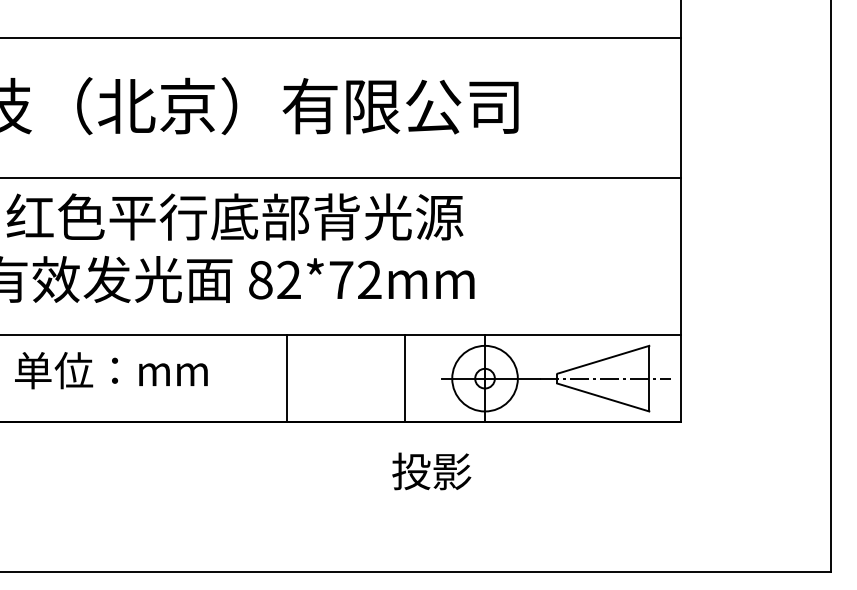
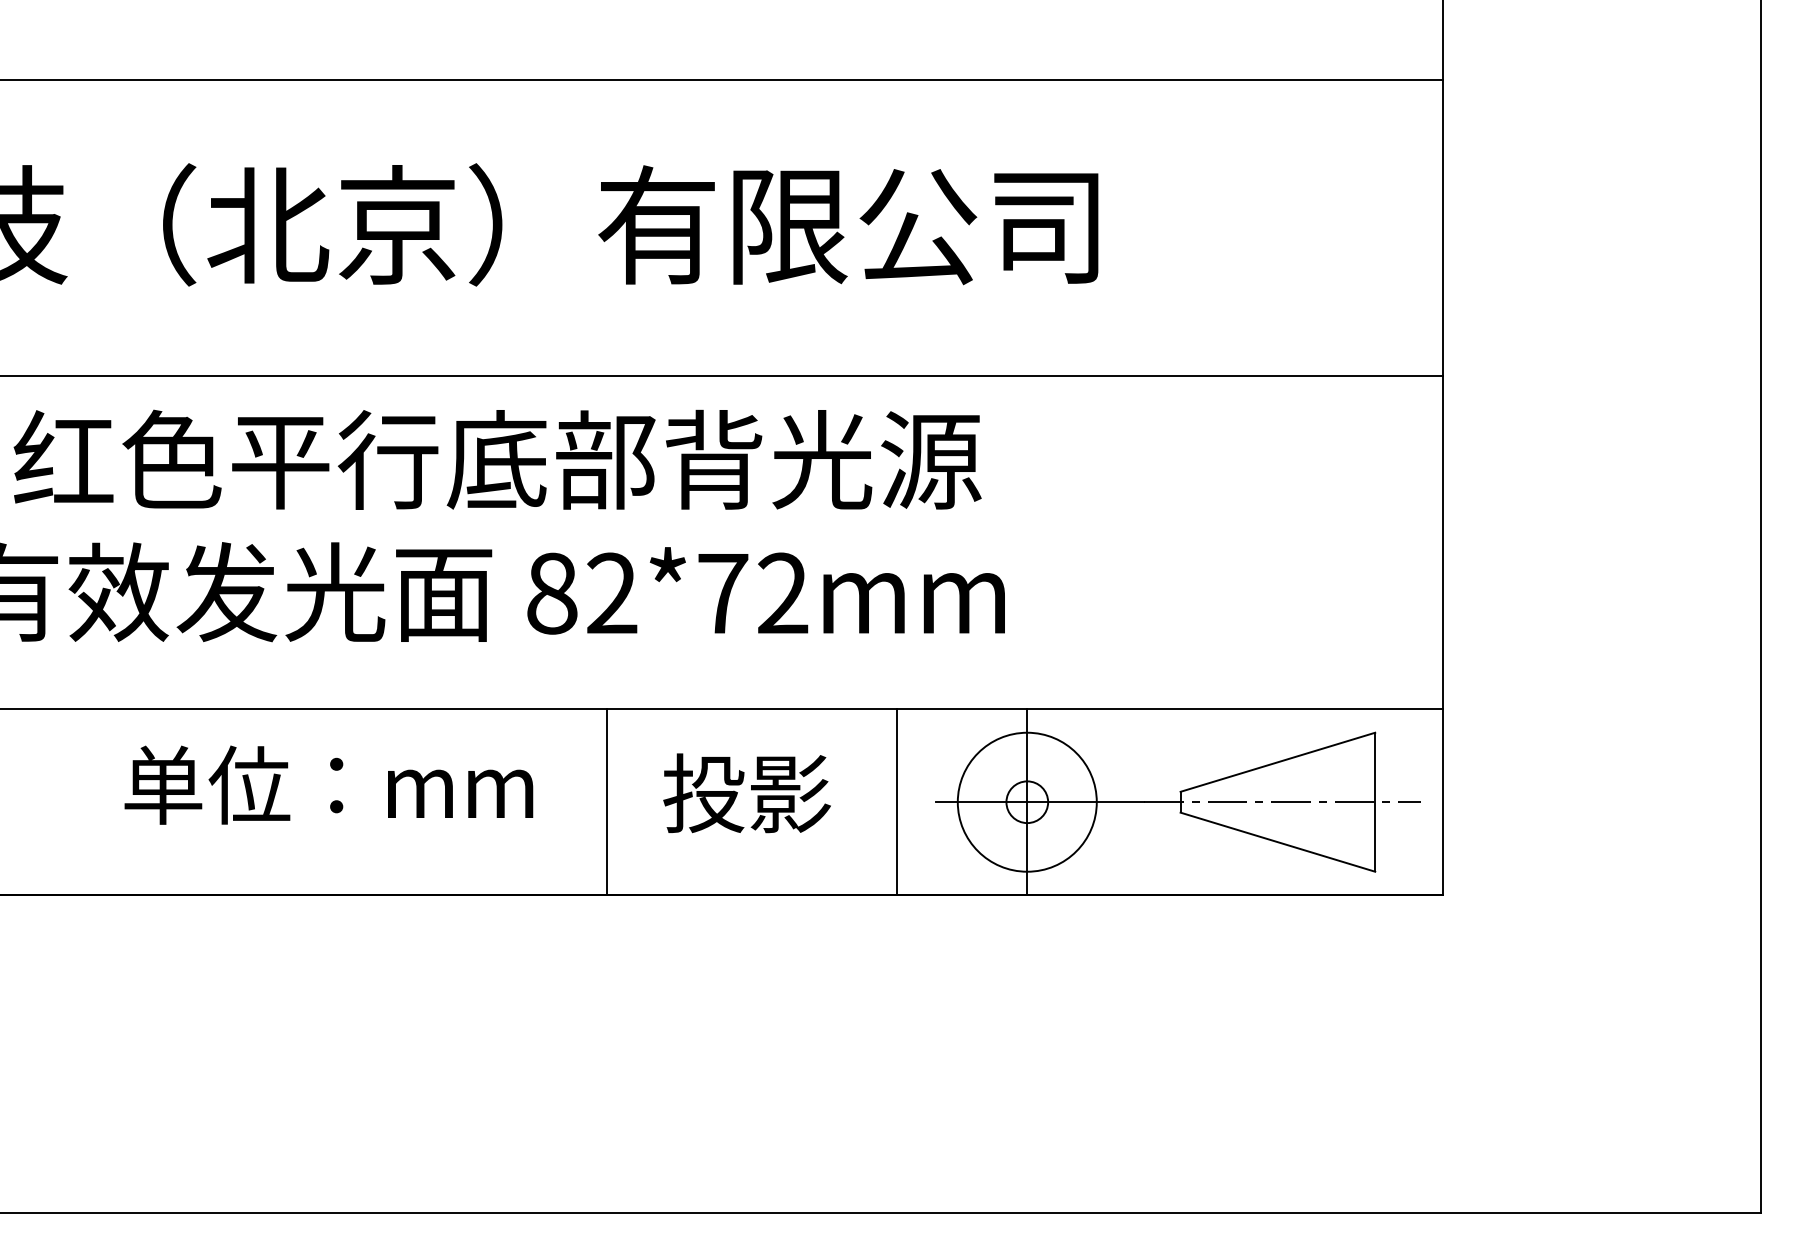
text: (111, 370) -> (329, 784), moved
line: (404, 378) -> (896, 801), moved
text: (431, 471) -> (746, 793), moved

